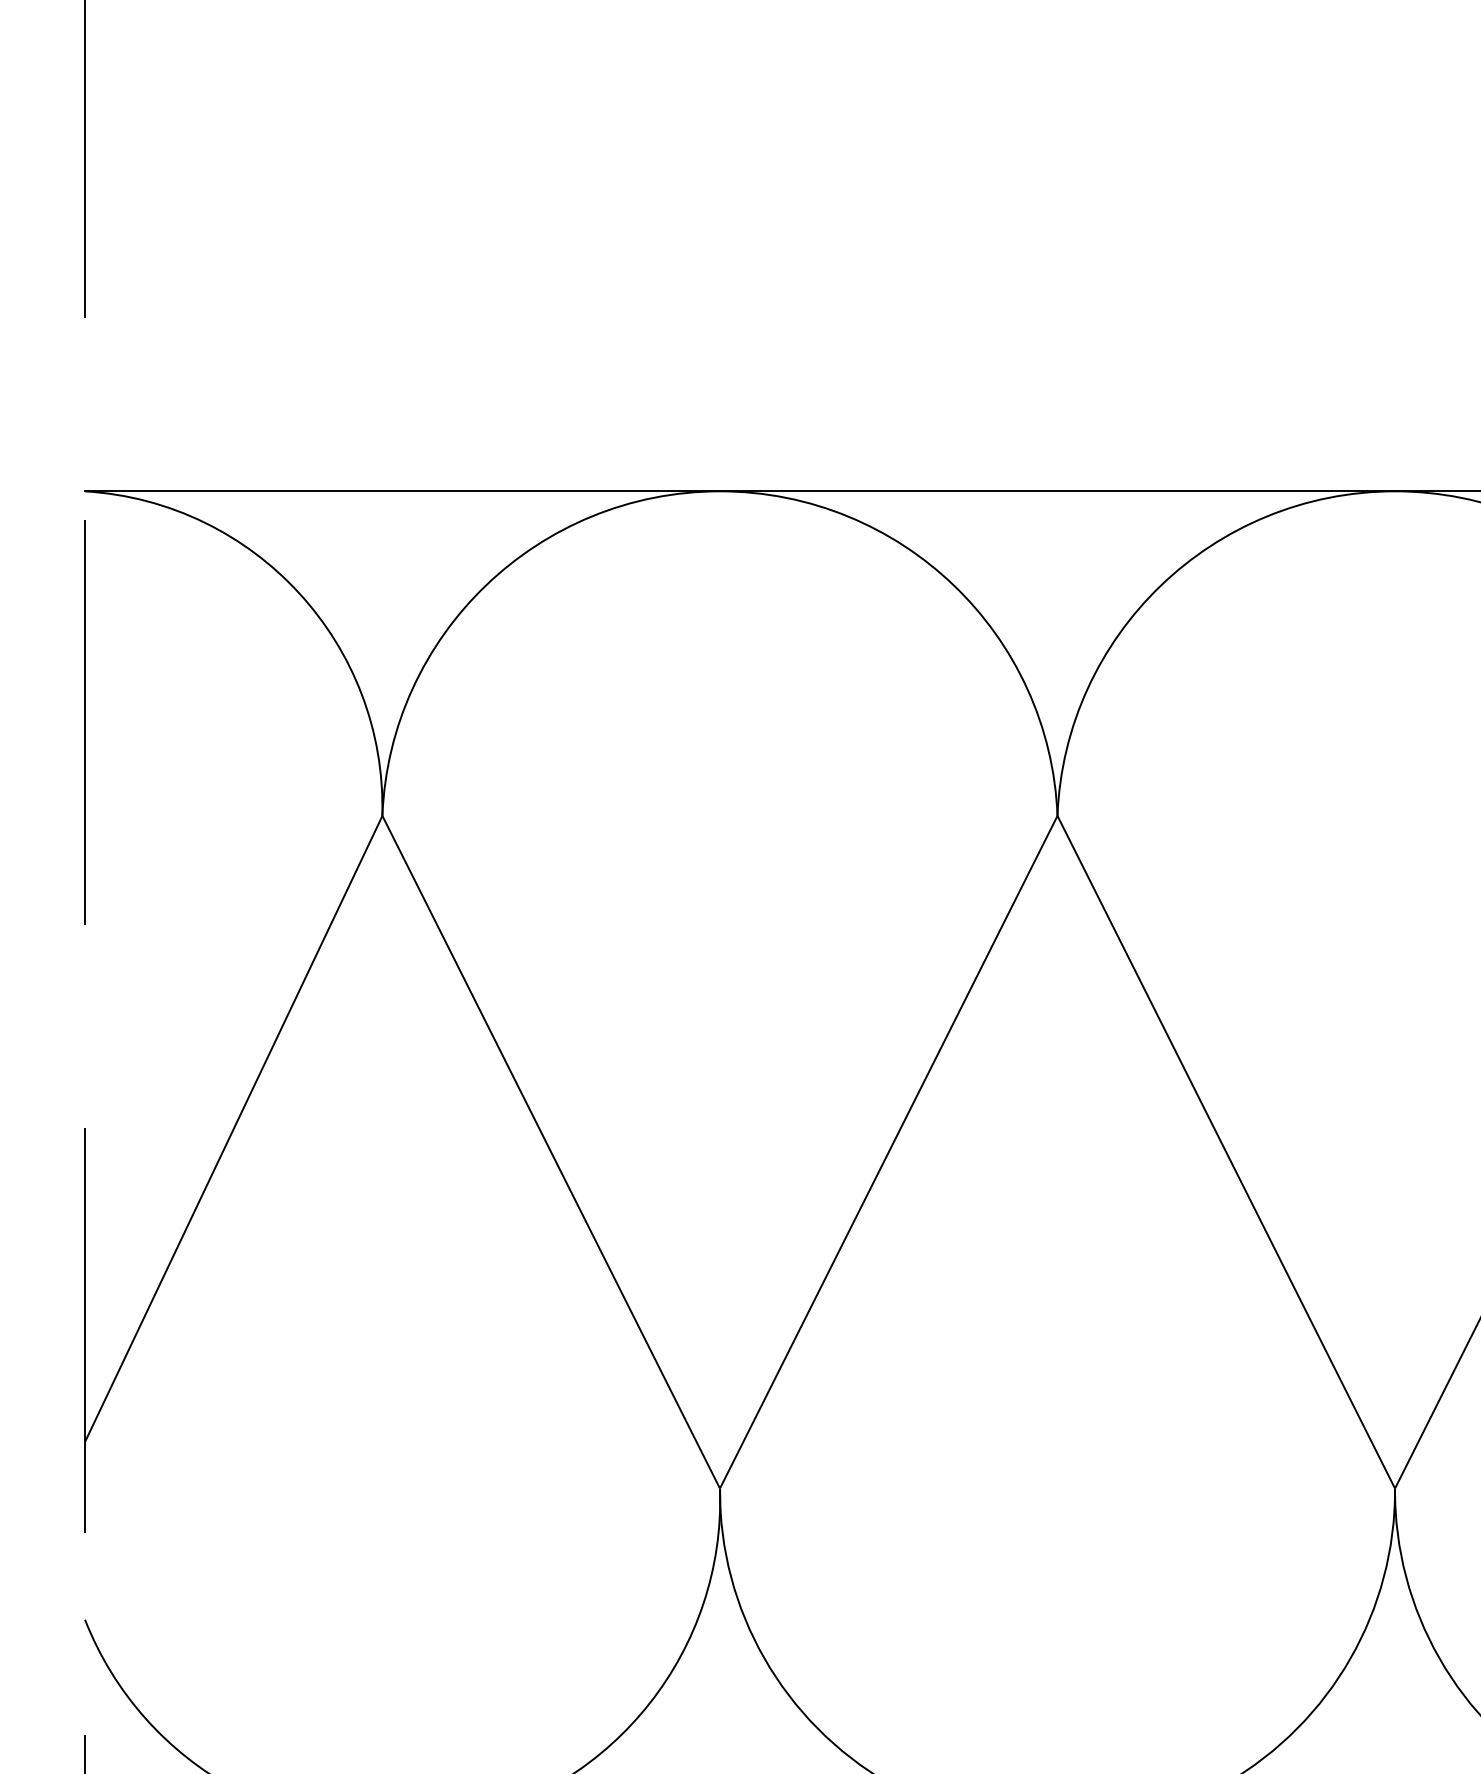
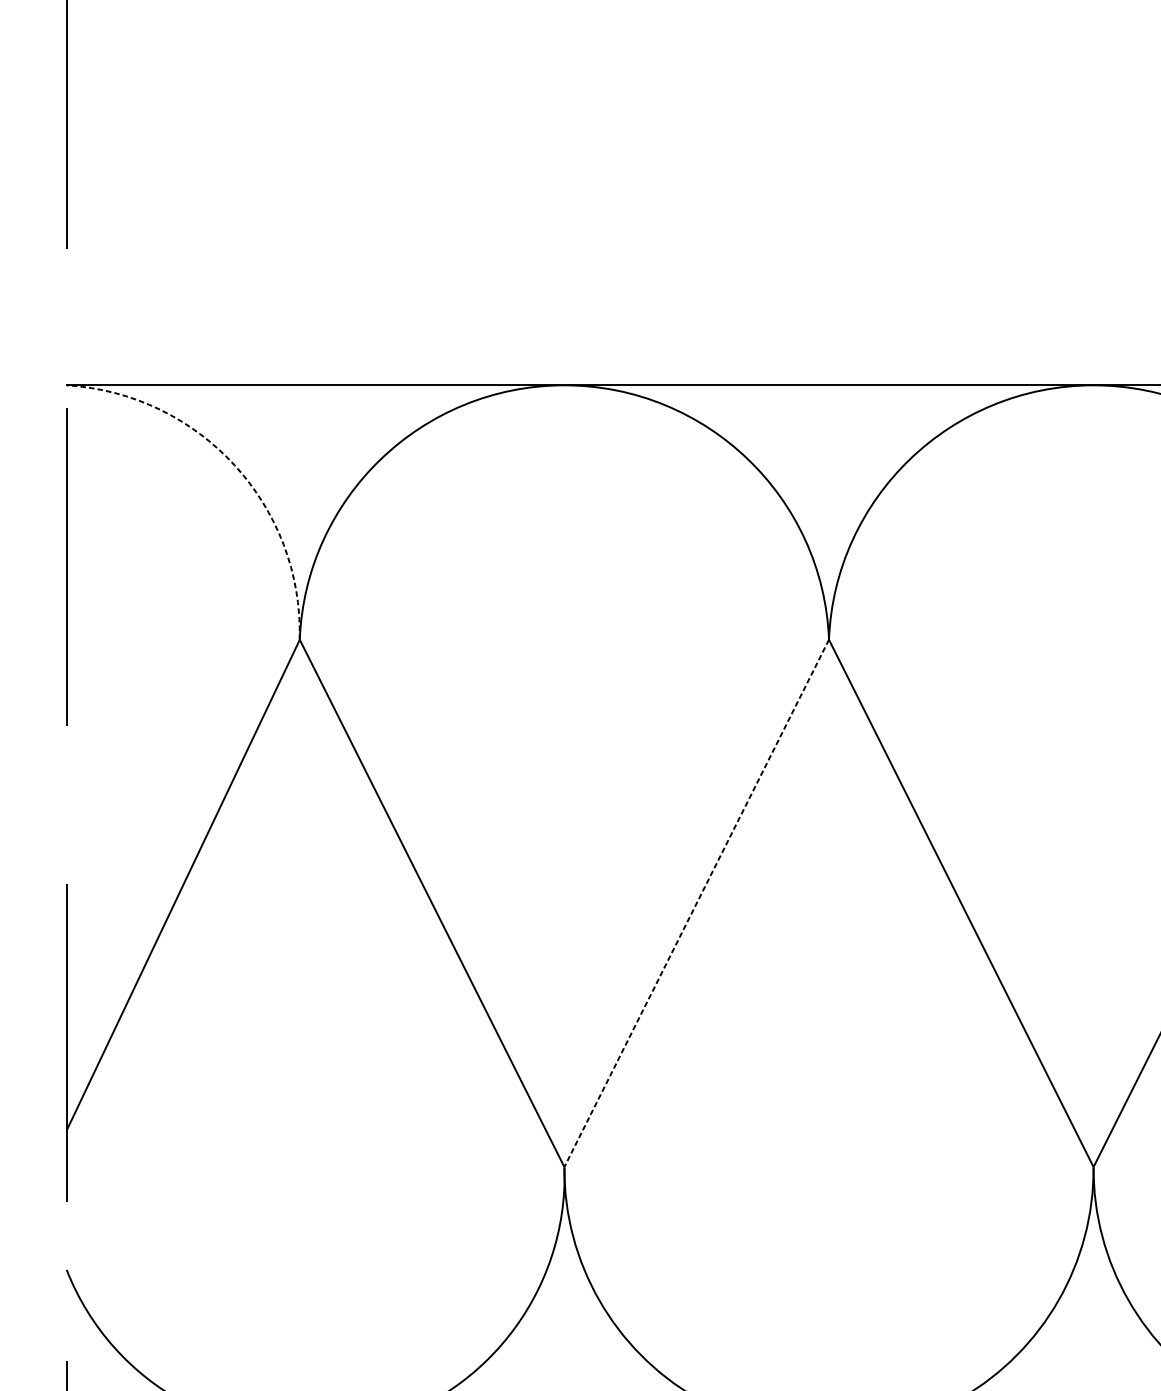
arc: (299, 593) -> (234, 465), solid -> dashed
line: (888, 1152) -> (696, 903), solid -> dashed

